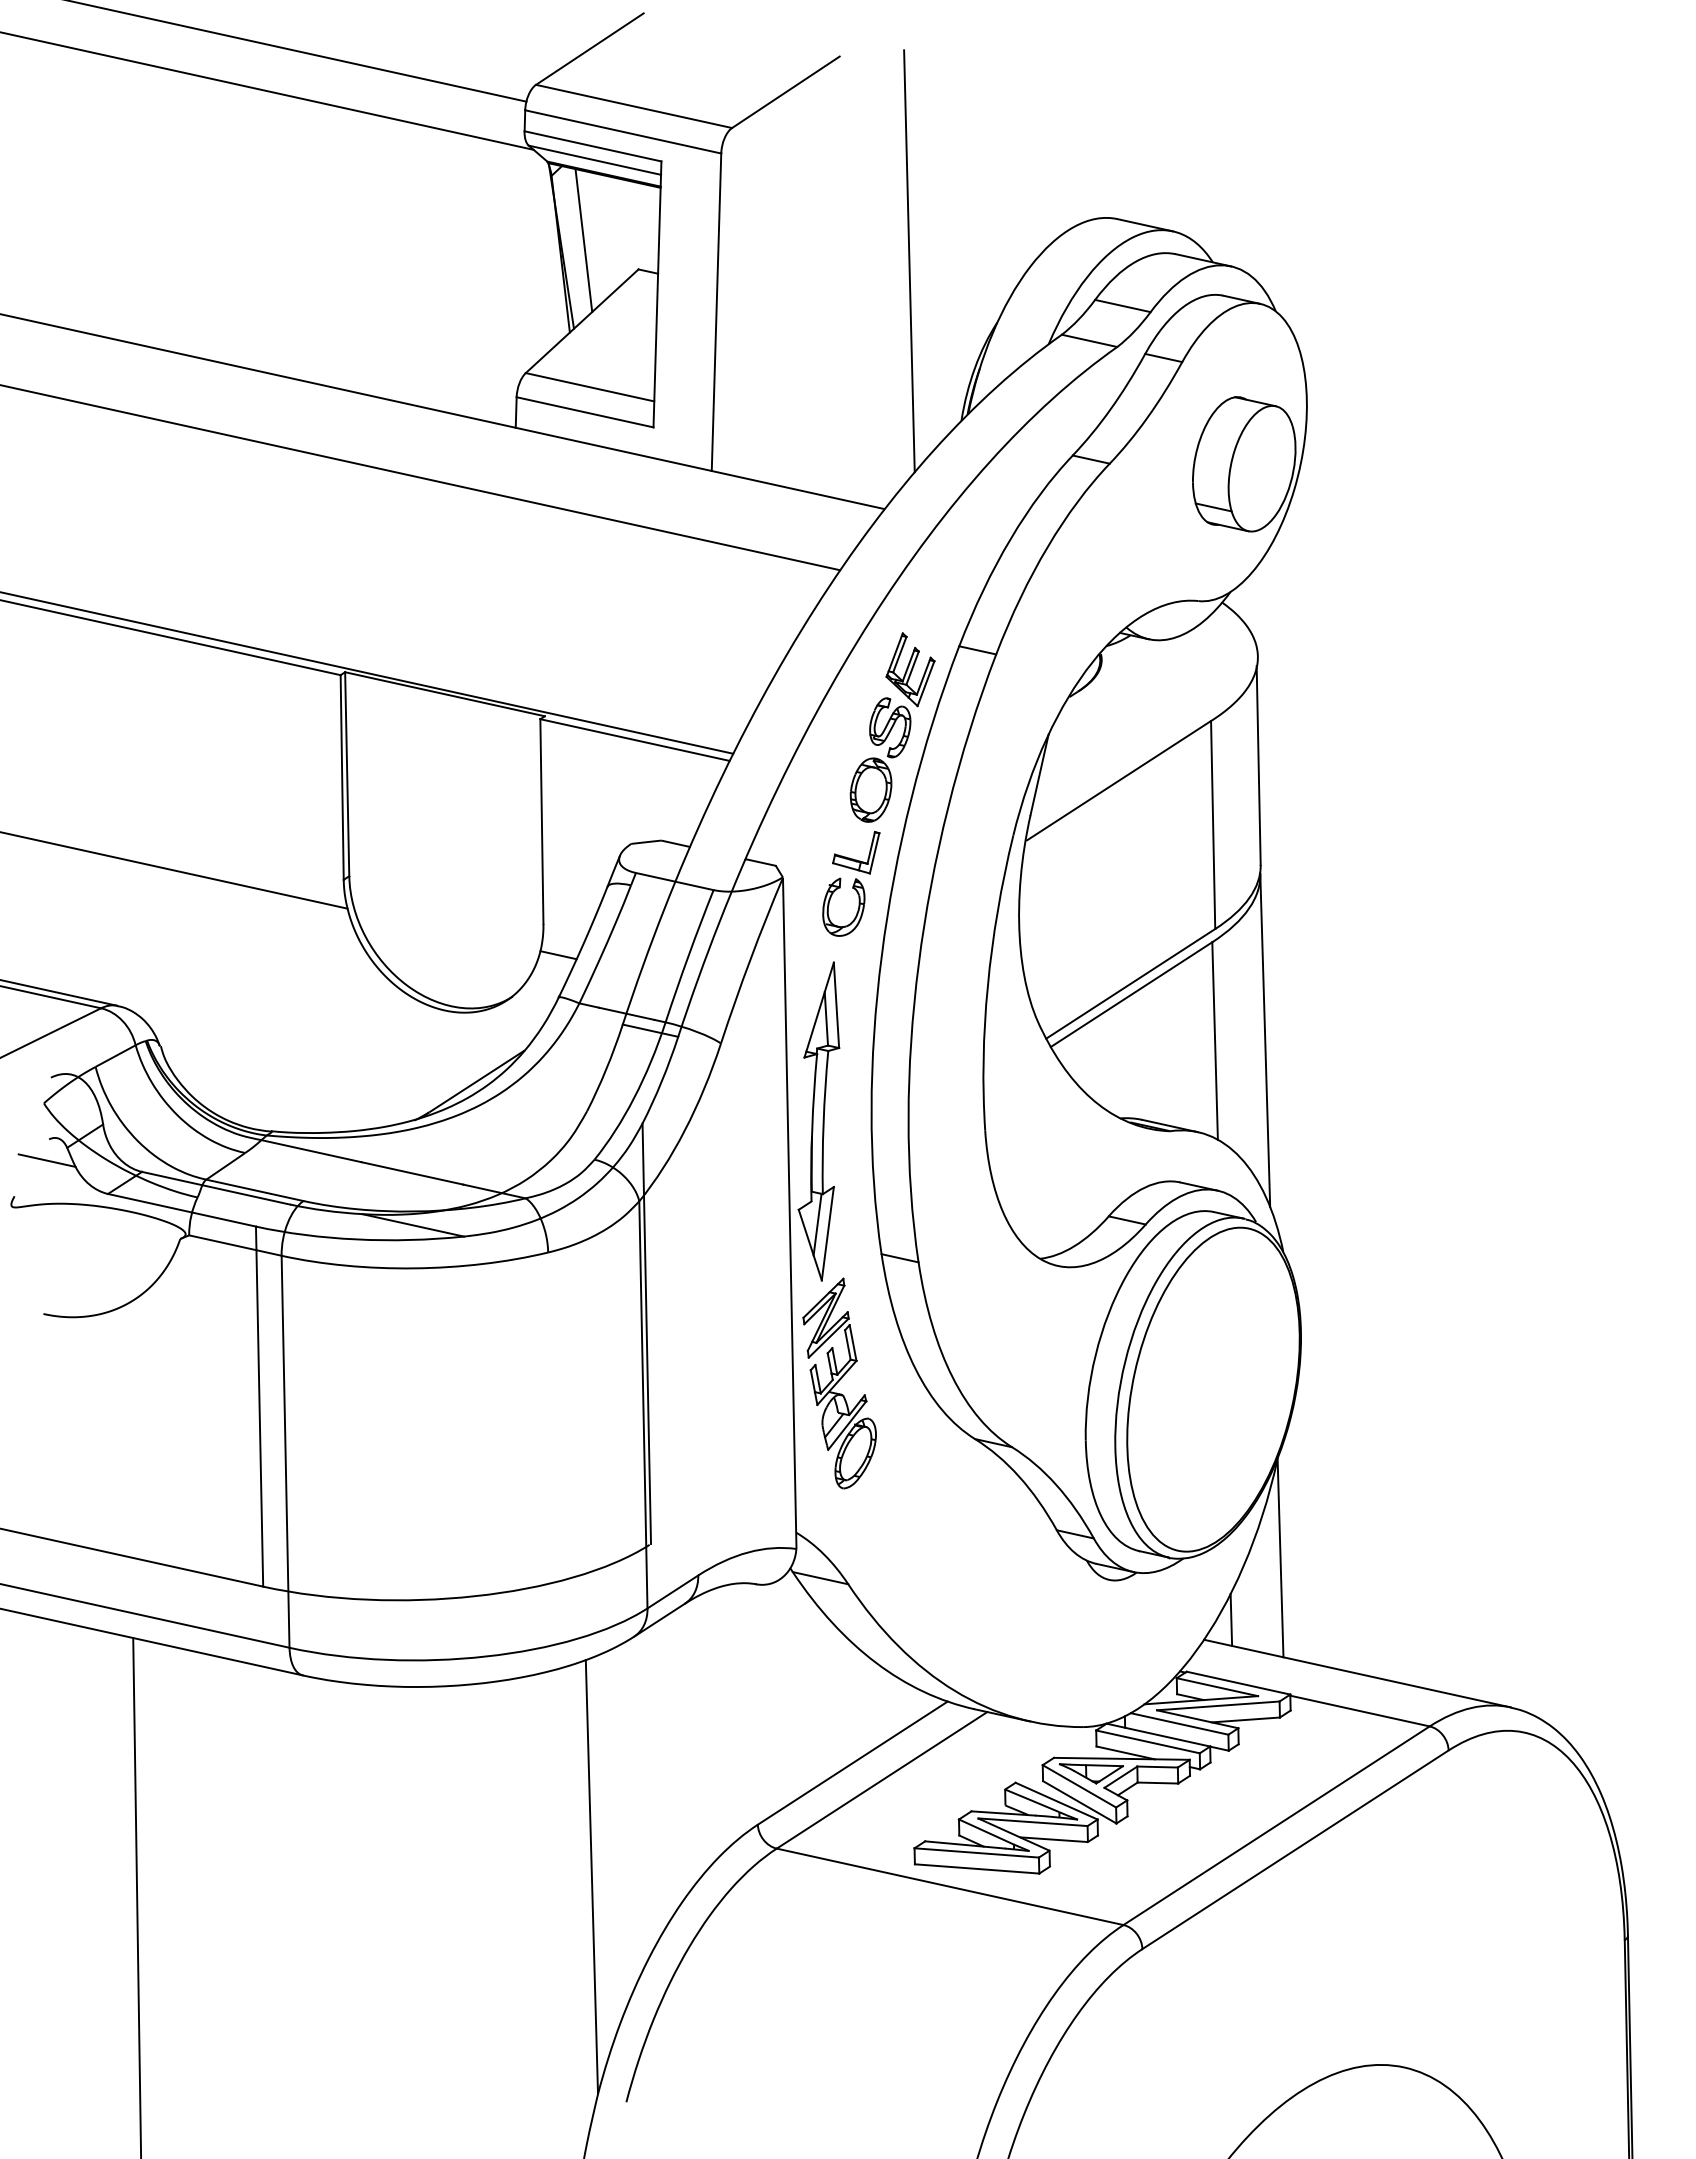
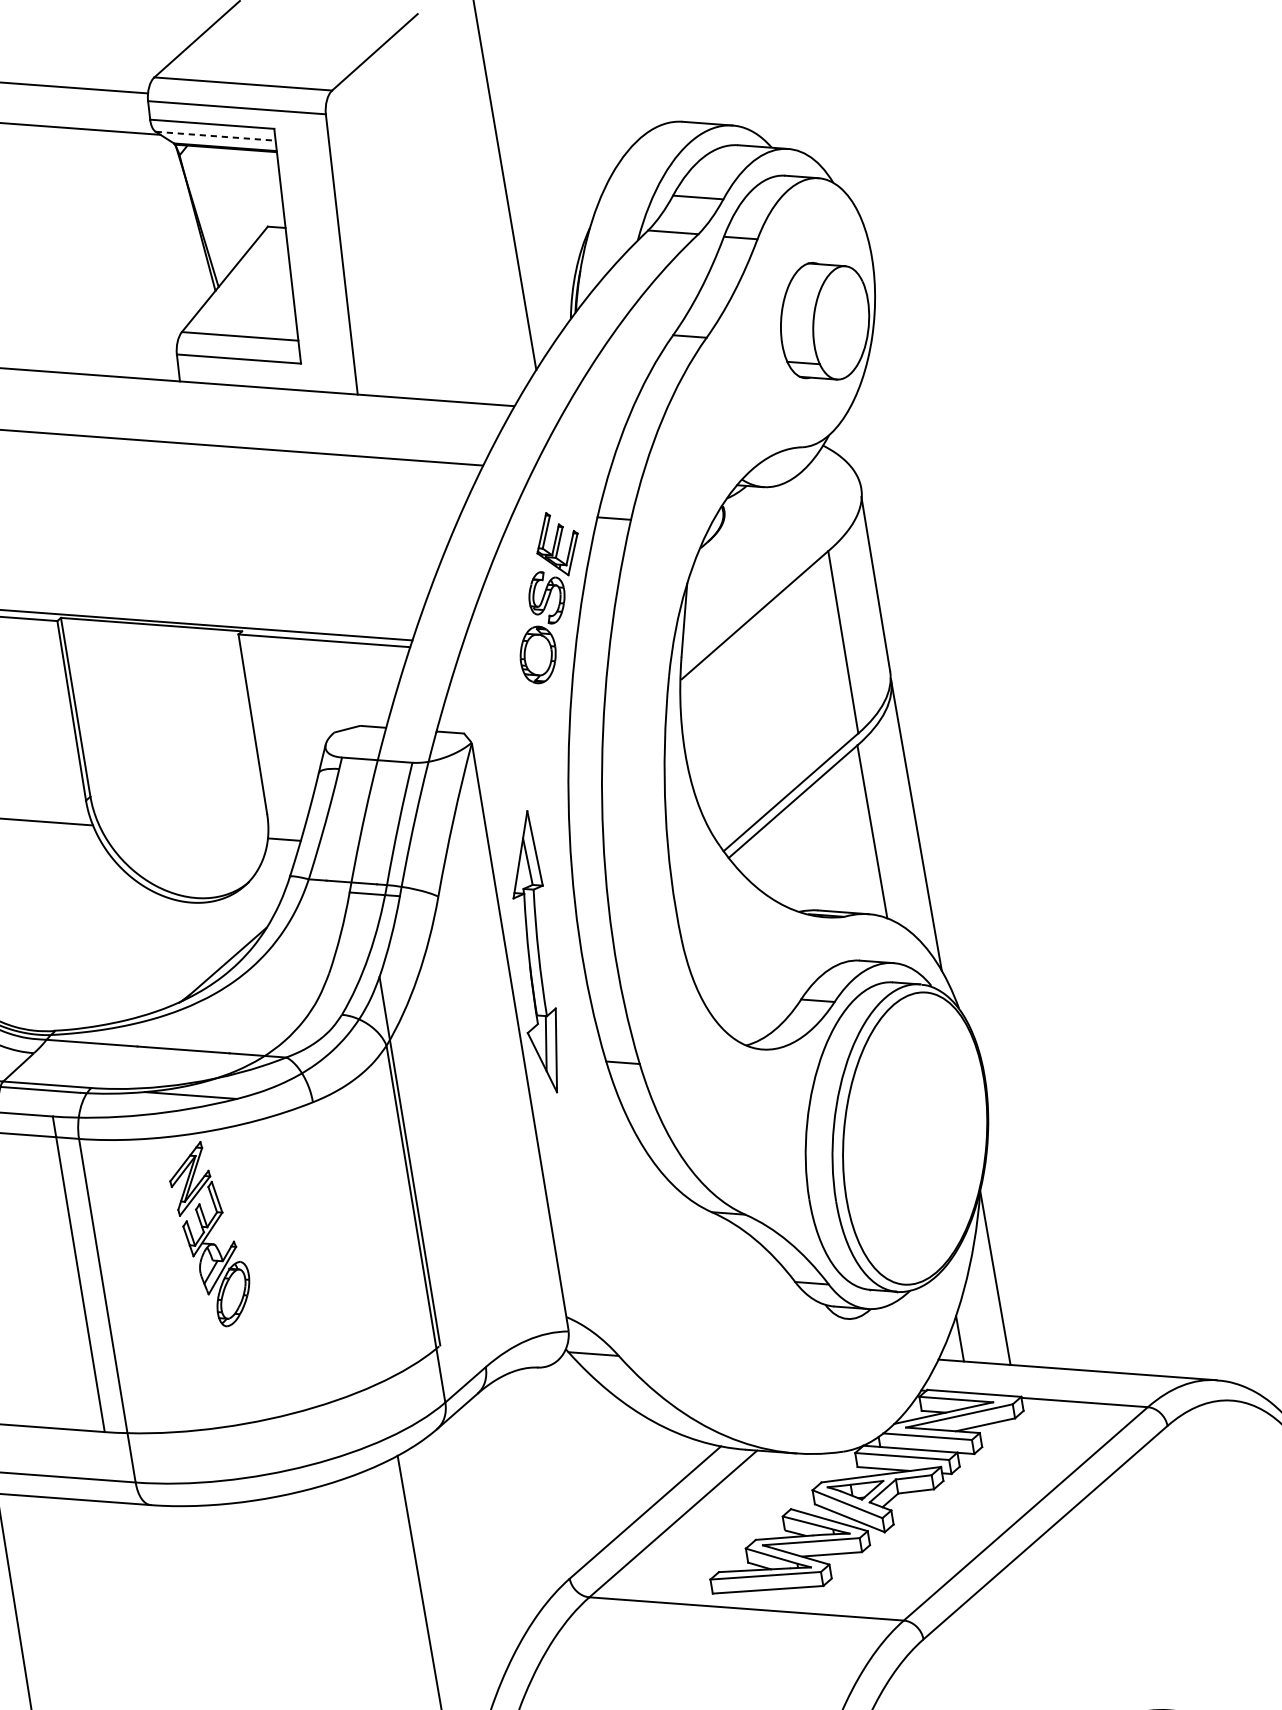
line: (594, 160) -> (215, 136), solid -> dashed
line: (583, 240) -> (215, 208), removed
part: (851, 883) -> (532, 739), removed
part: (839, 1383) -> (210, 1234), moved

